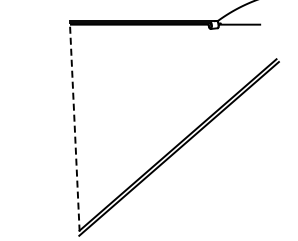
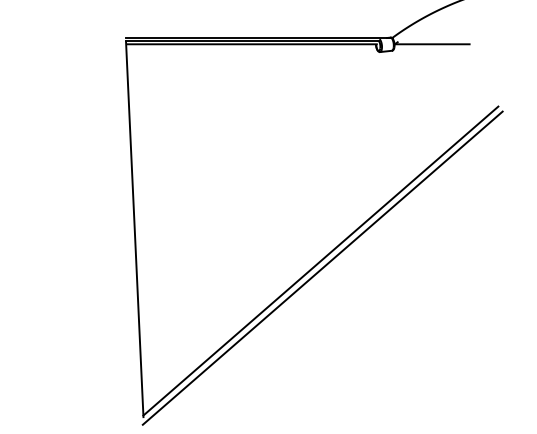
line: (74, 126) -> (134, 227), dashed -> solid

